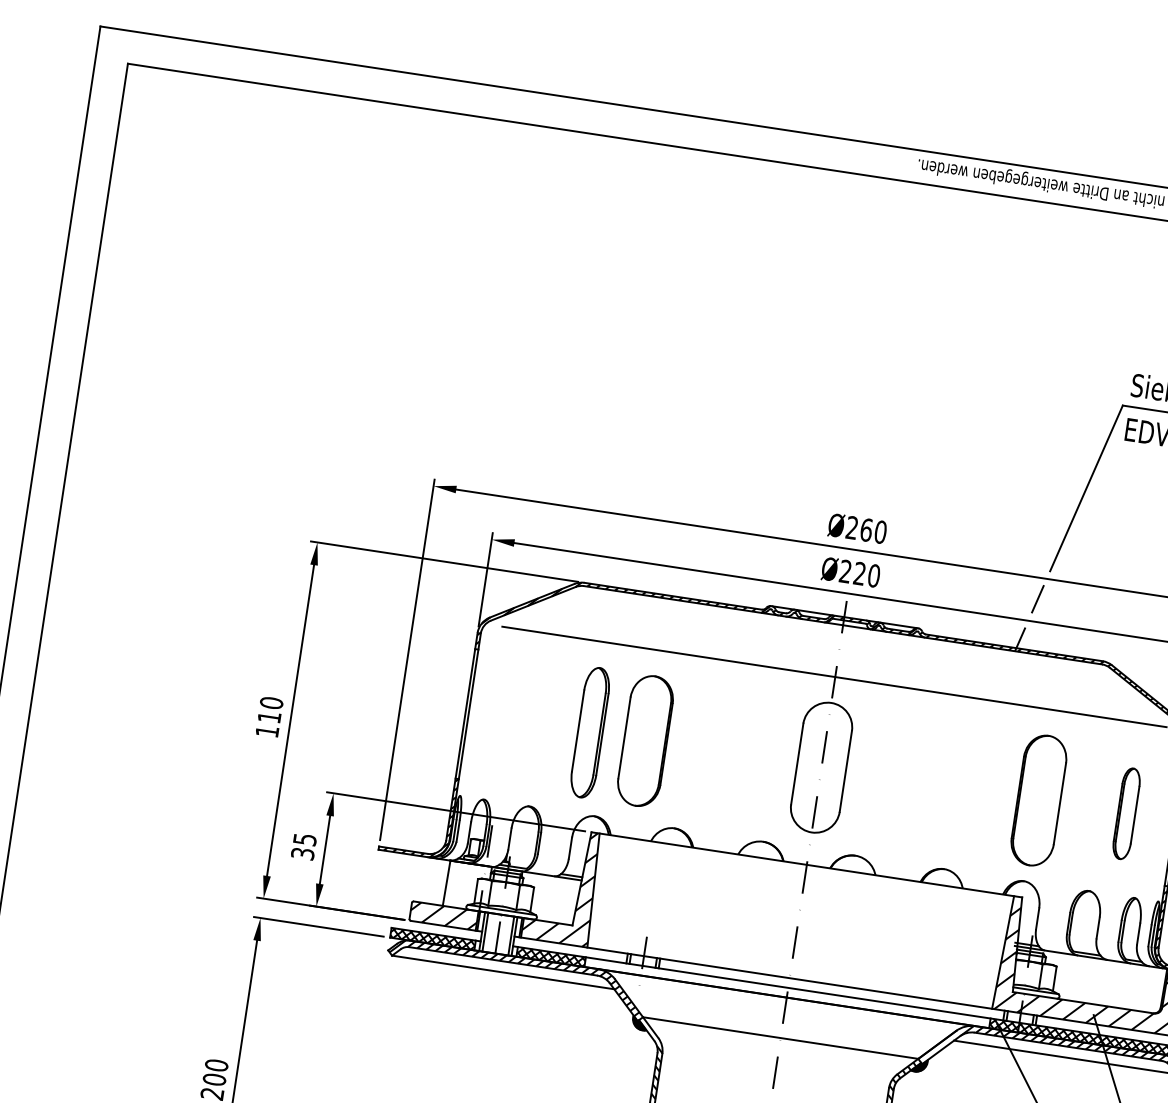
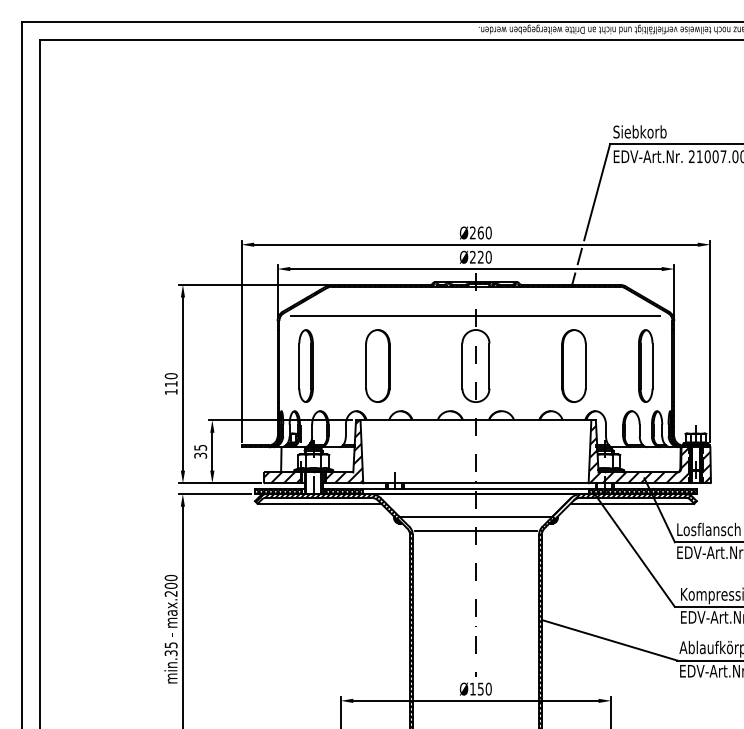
part: (589, 731) -> (305, 365), moved
part: (1038, 799) -> (573, 365), moved
part: (1126, 812) -> (645, 365), size x1.43
line: (776, 1062) -> (475, 530), added

